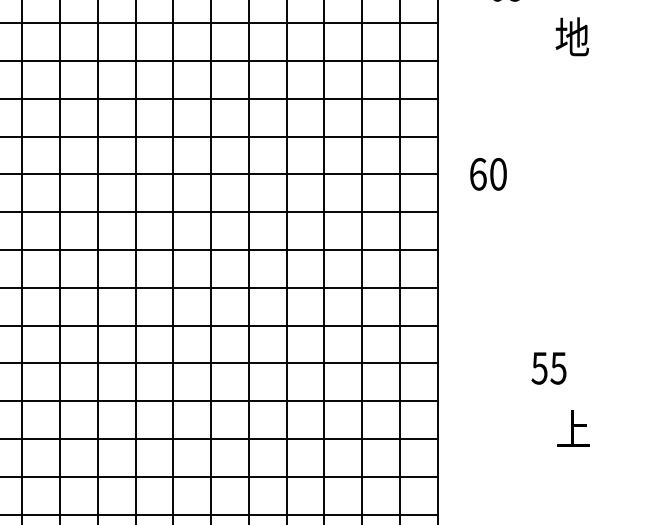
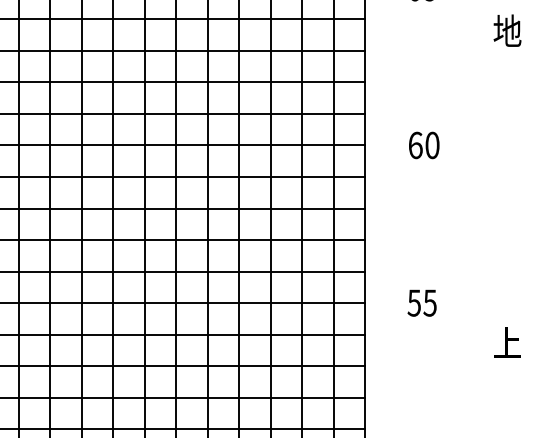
text: (571, 36) -> (506, 30), moved
text: (488, 174) -> (424, 145), moved
text: (548, 368) -> (421, 303), moved
text: (573, 428) -> (507, 342), moved

